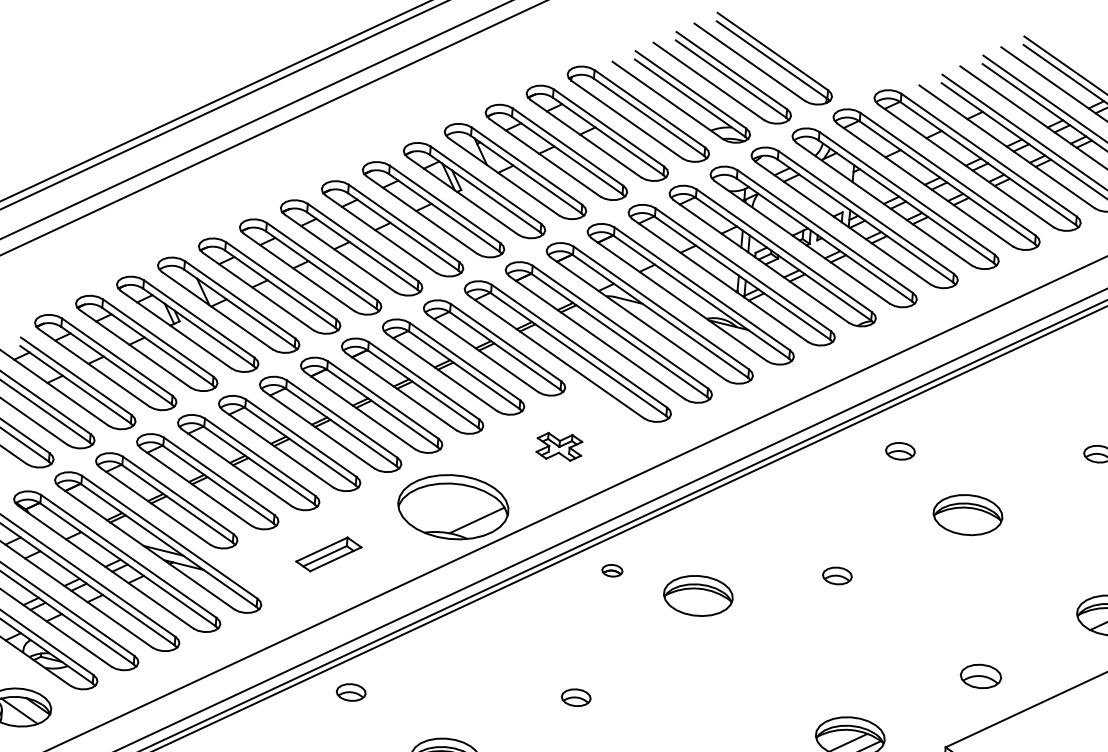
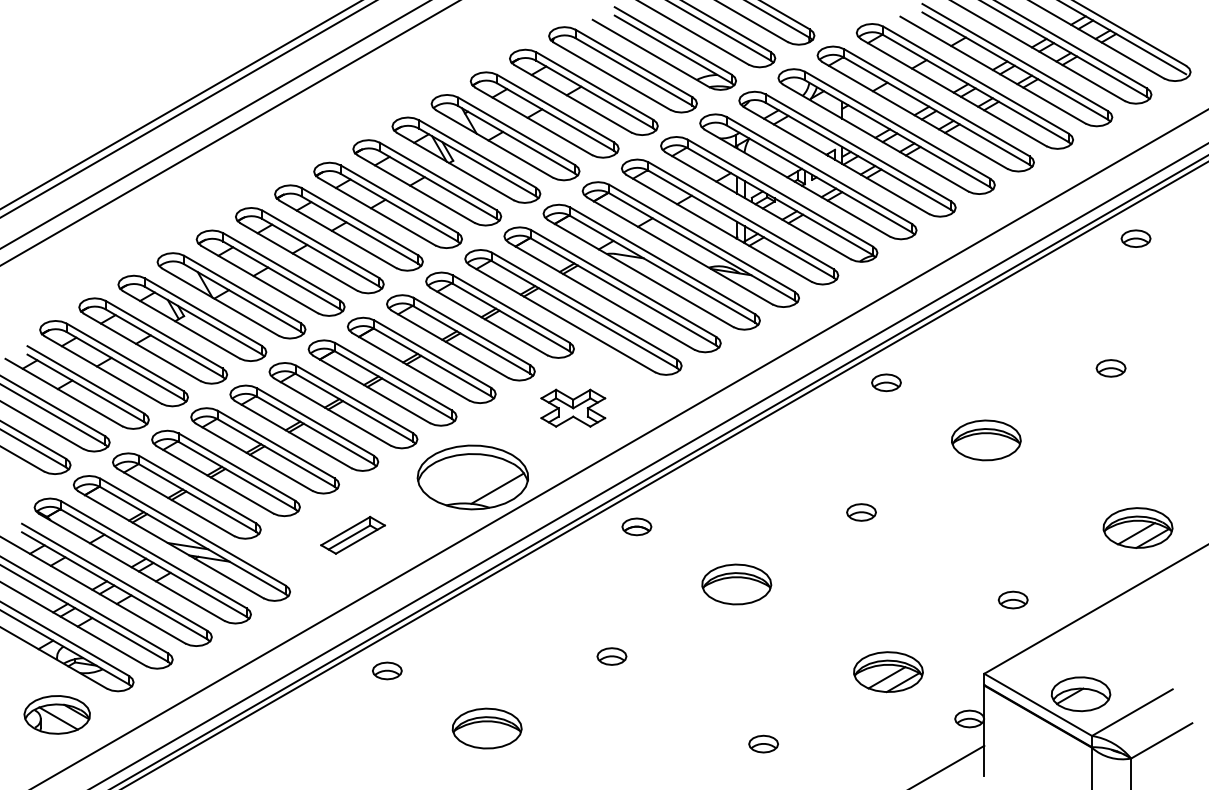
part: (559, 446) -> (573, 407), size x1.43
part: (900, 451) -> (886, 382), moved
part: (612, 570) -> (636, 526), size x1.43
part: (698, 595) -> (736, 584), moved
part: (980, 675) -> (1012, 599), size x0.71

